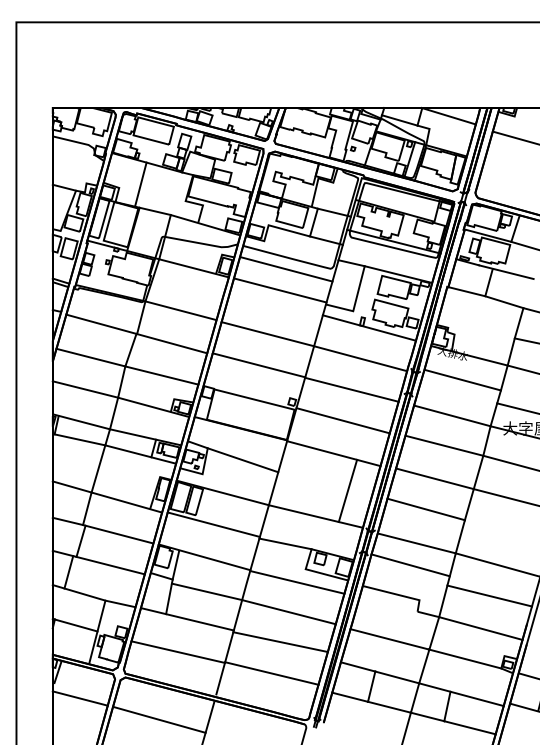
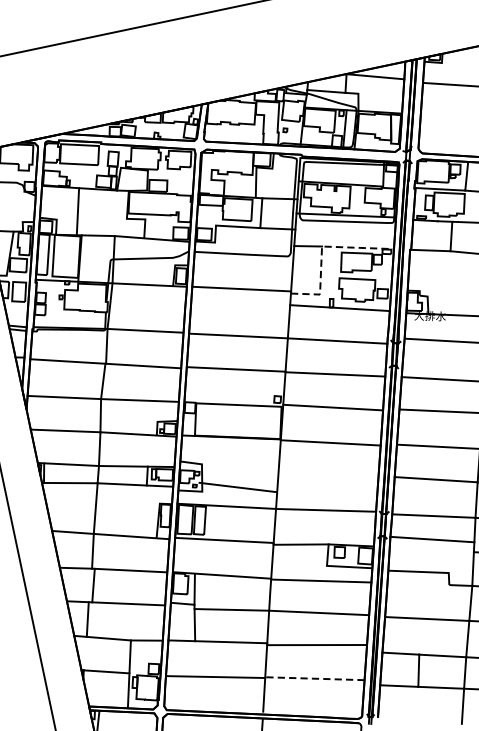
line: (286, 269) -> (243, 266), removed
line: (364, 269) -> (322, 249), solid -> dashed
line: (242, 460) -> (237, 487), moved
line: (347, 490) -> (352, 477), removed
line: (271, 673) -> (314, 678), solid -> dashed

